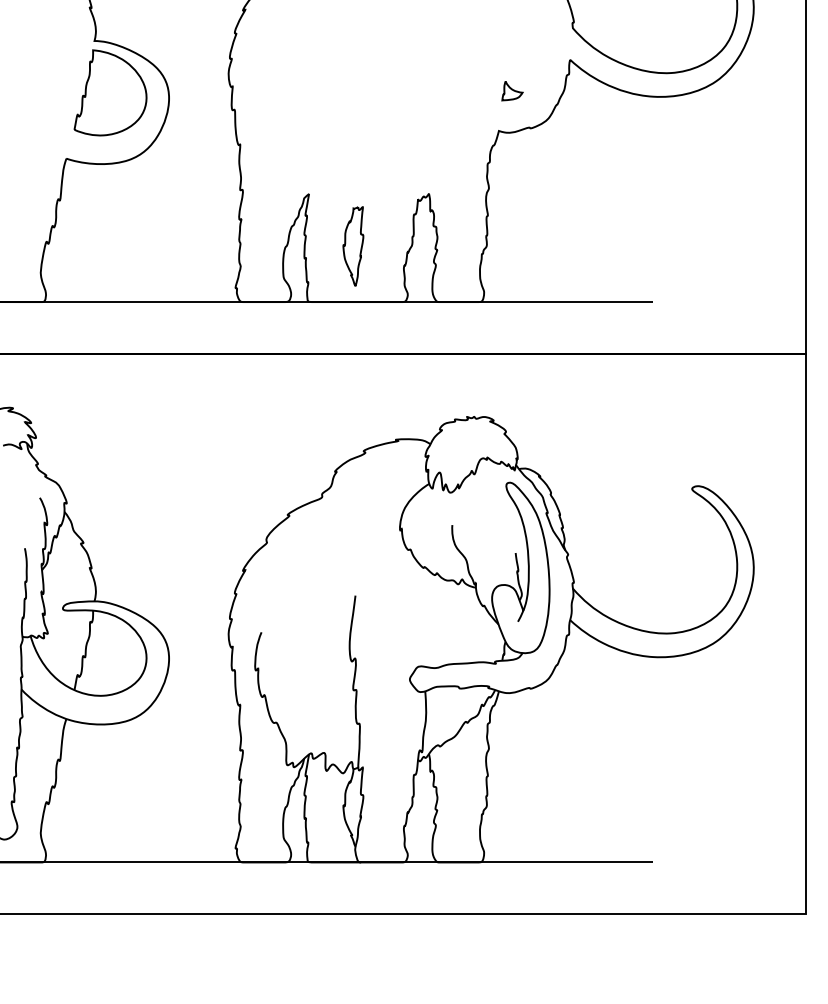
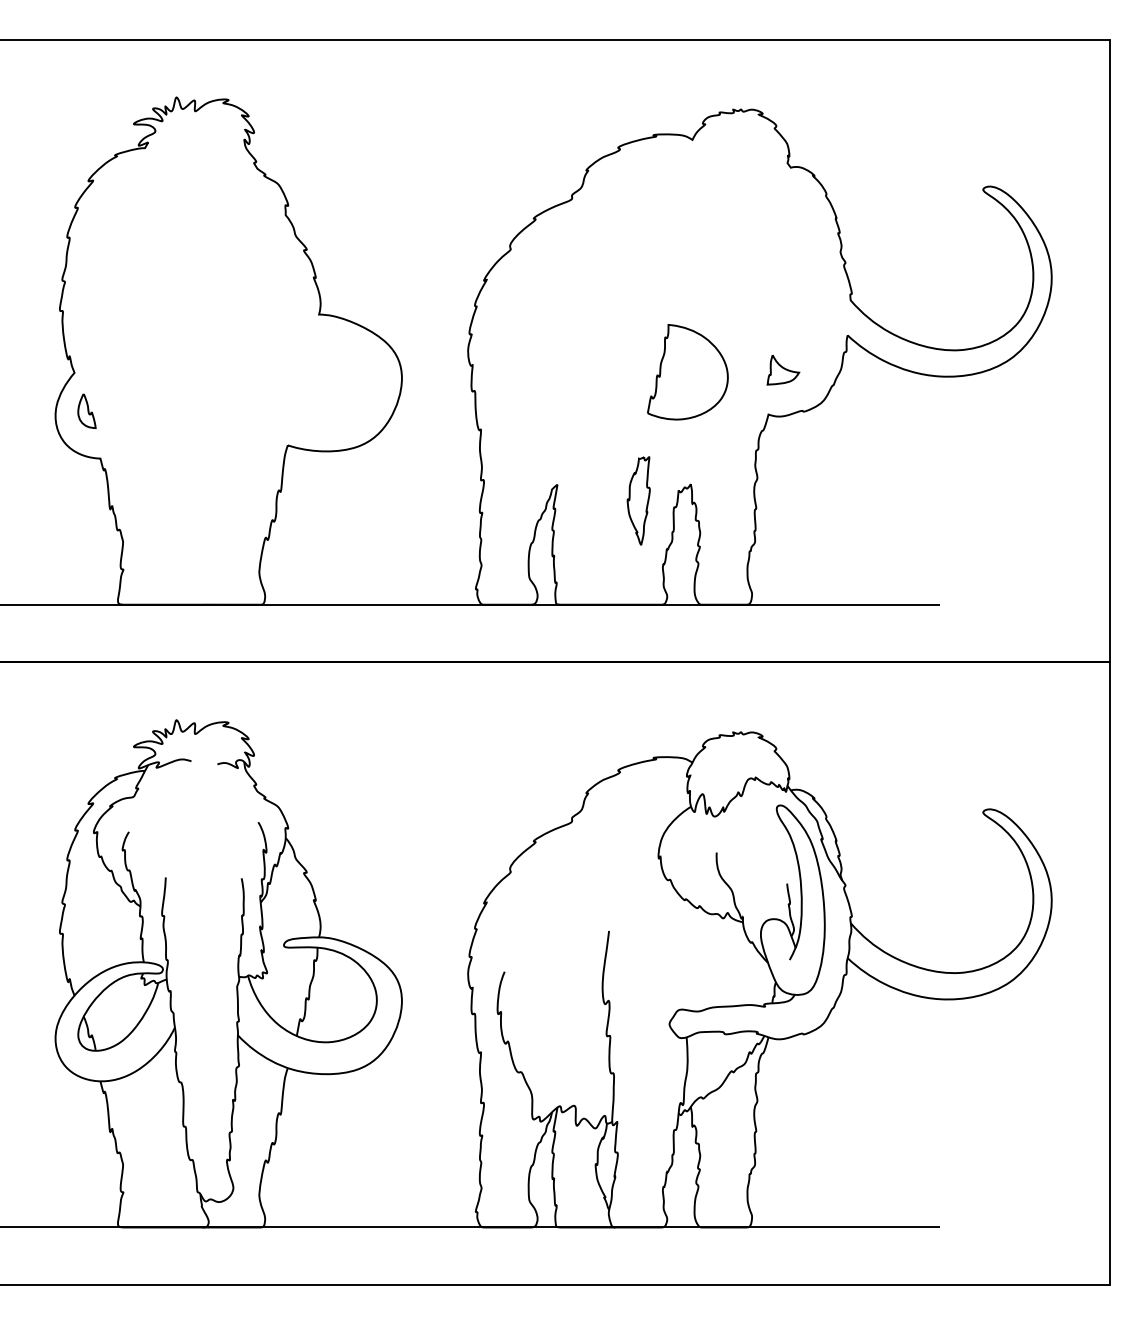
part: (512, 91) -> (783, 370), size x1.4
part: (110, 93) -> (687, 372), moved
part: (353, 246) -> (638, 500), moved

